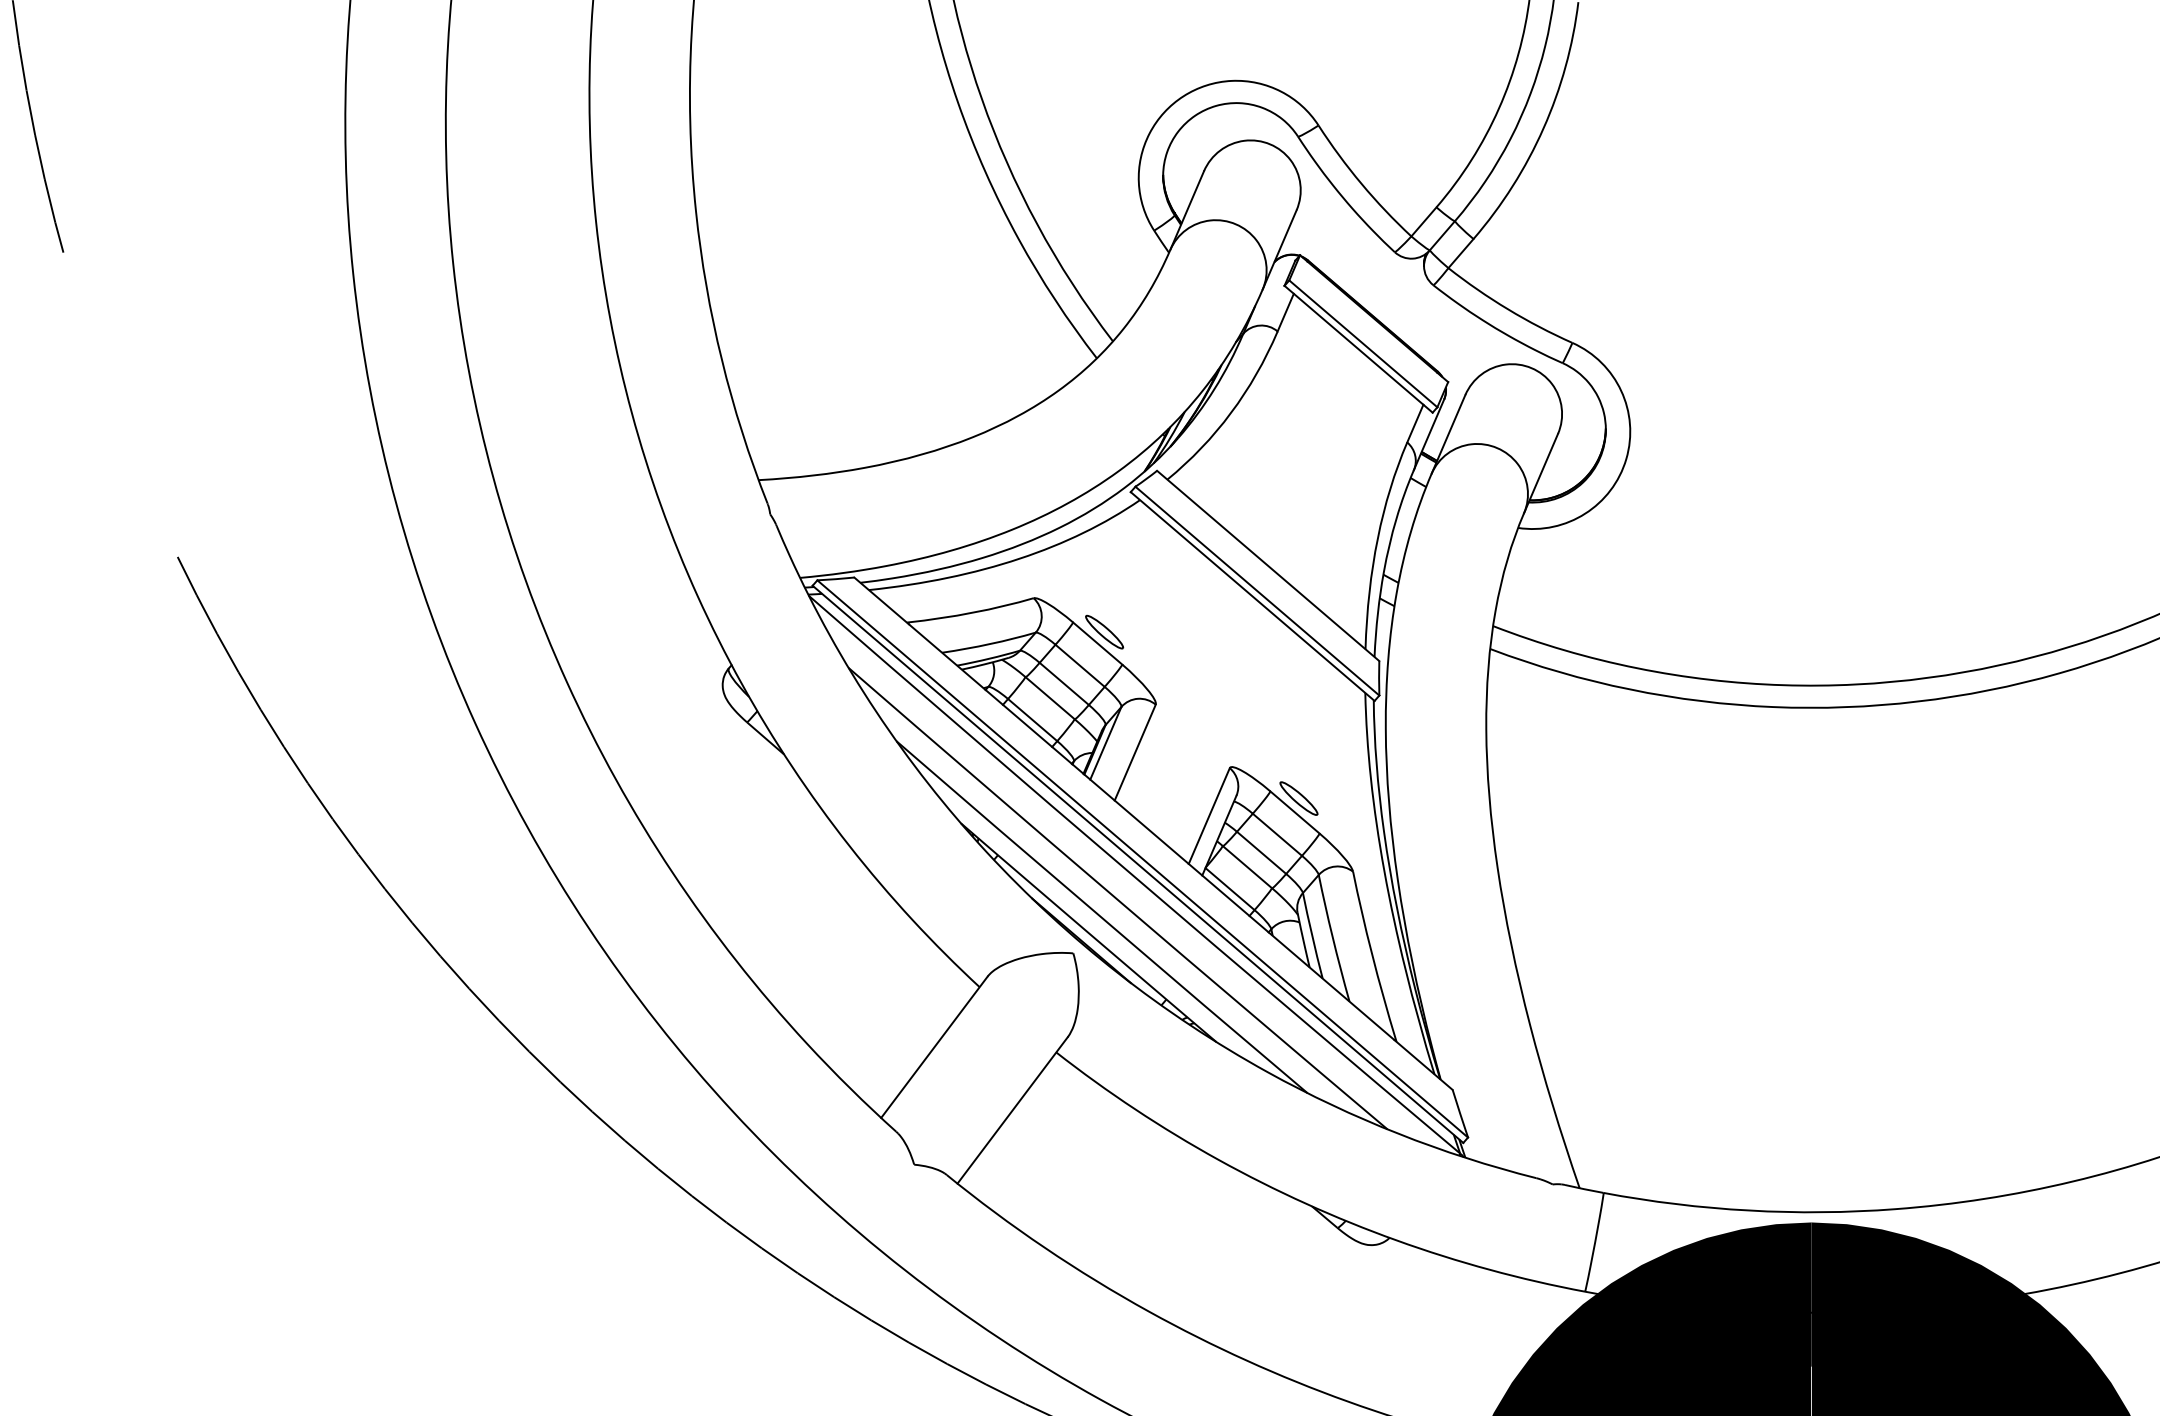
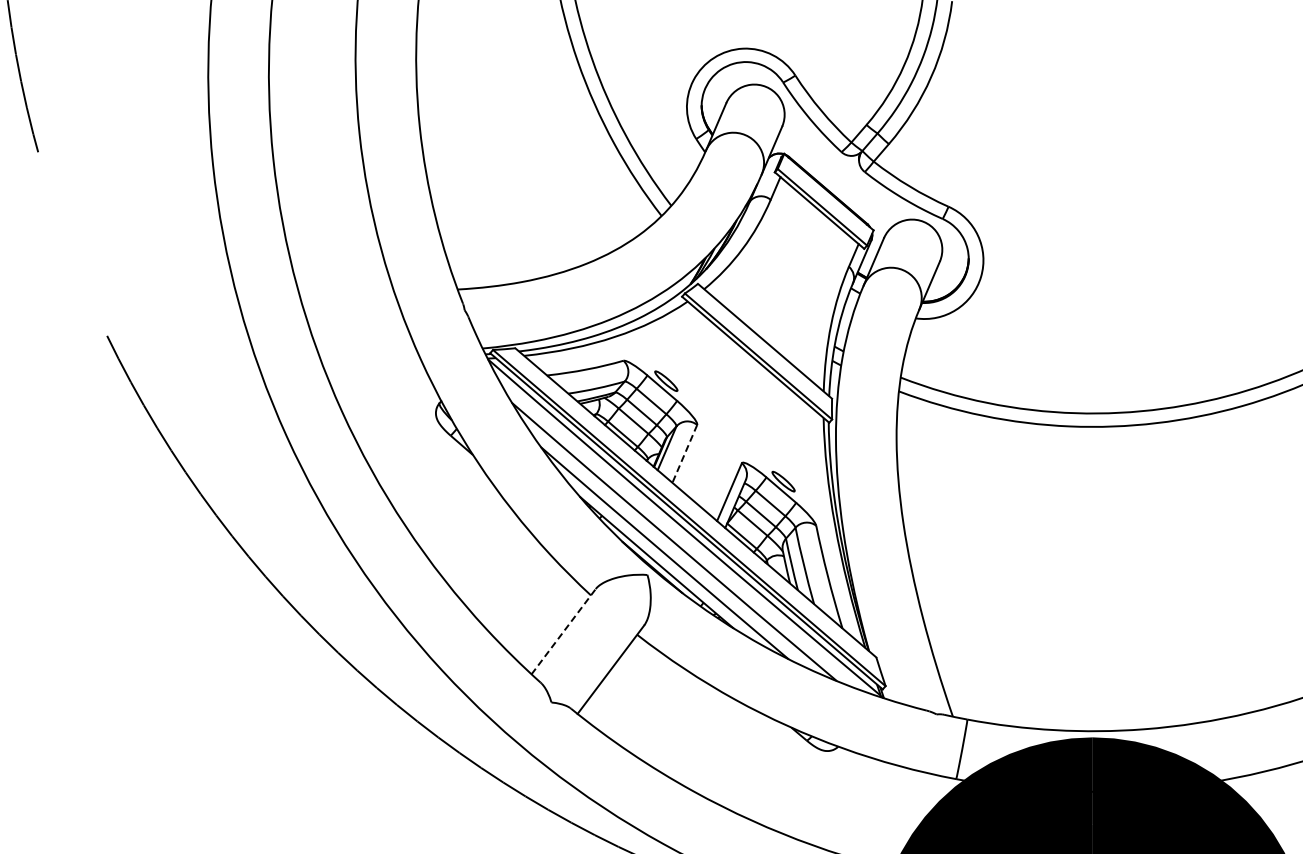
line: (1134, 753) -> (684, 454), solid -> dashed
line: (934, 1046) -> (563, 631), solid -> dashed

